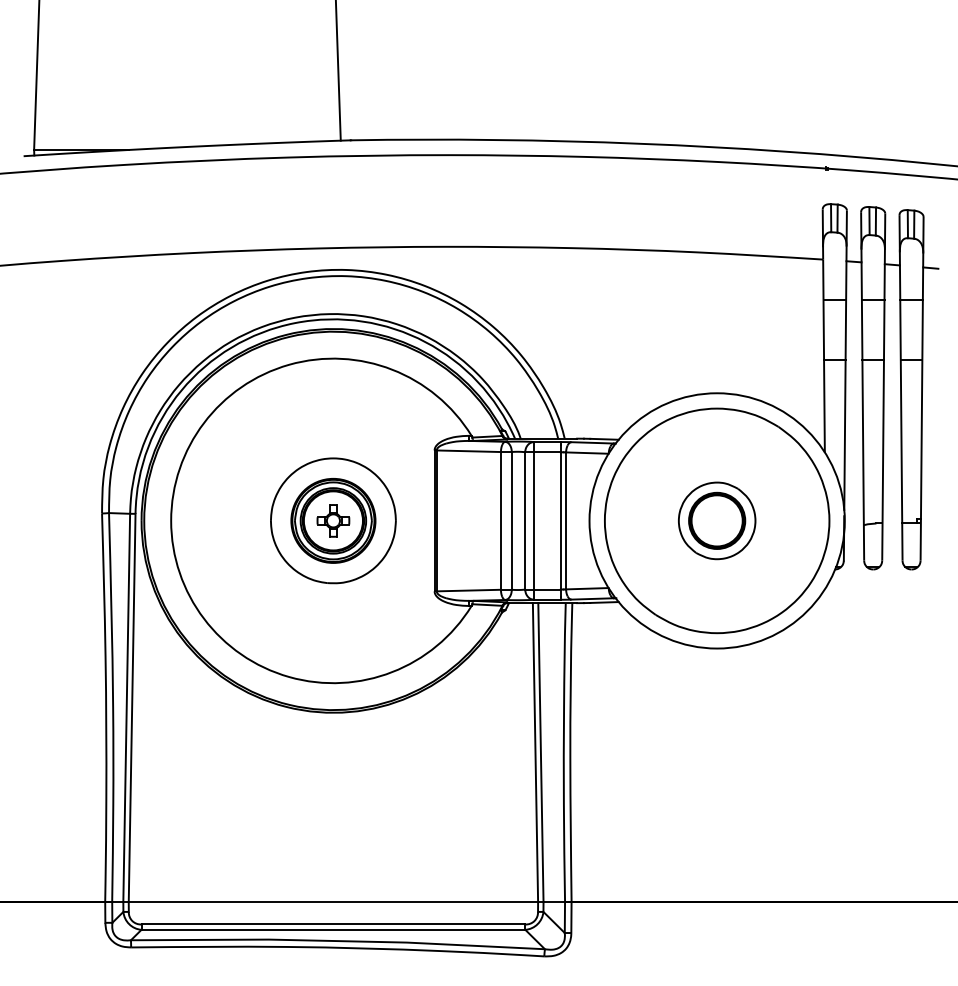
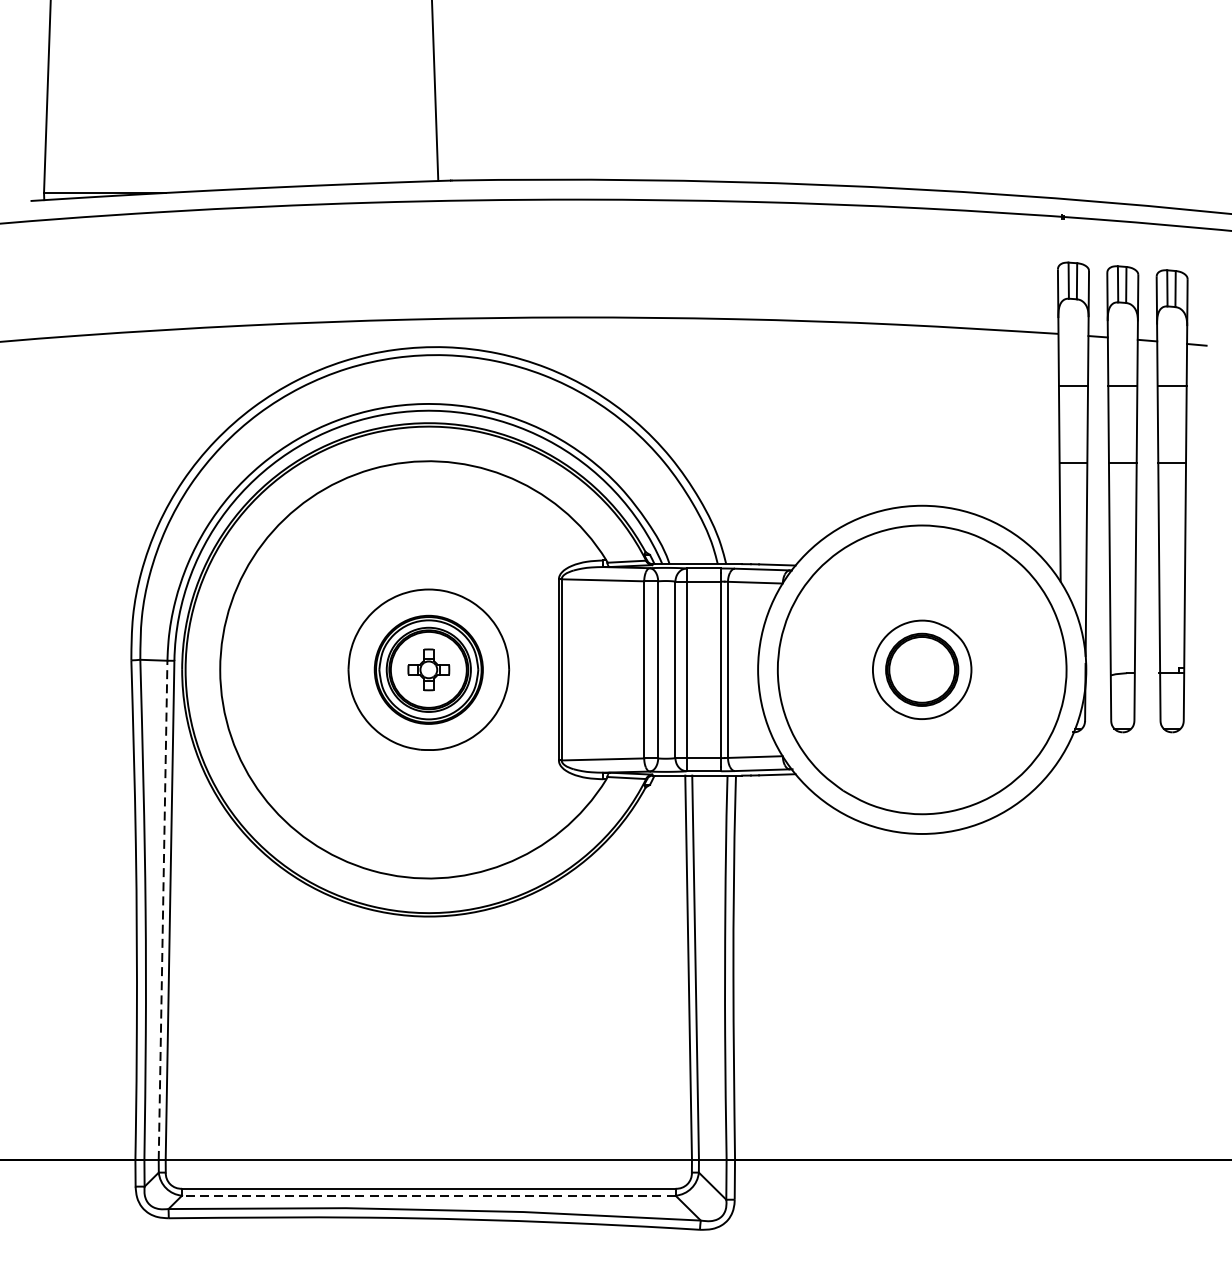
line: (126, 707) -> (162, 909), solid -> dashed
line: (333, 929) -> (428, 1195), solid -> dashed

